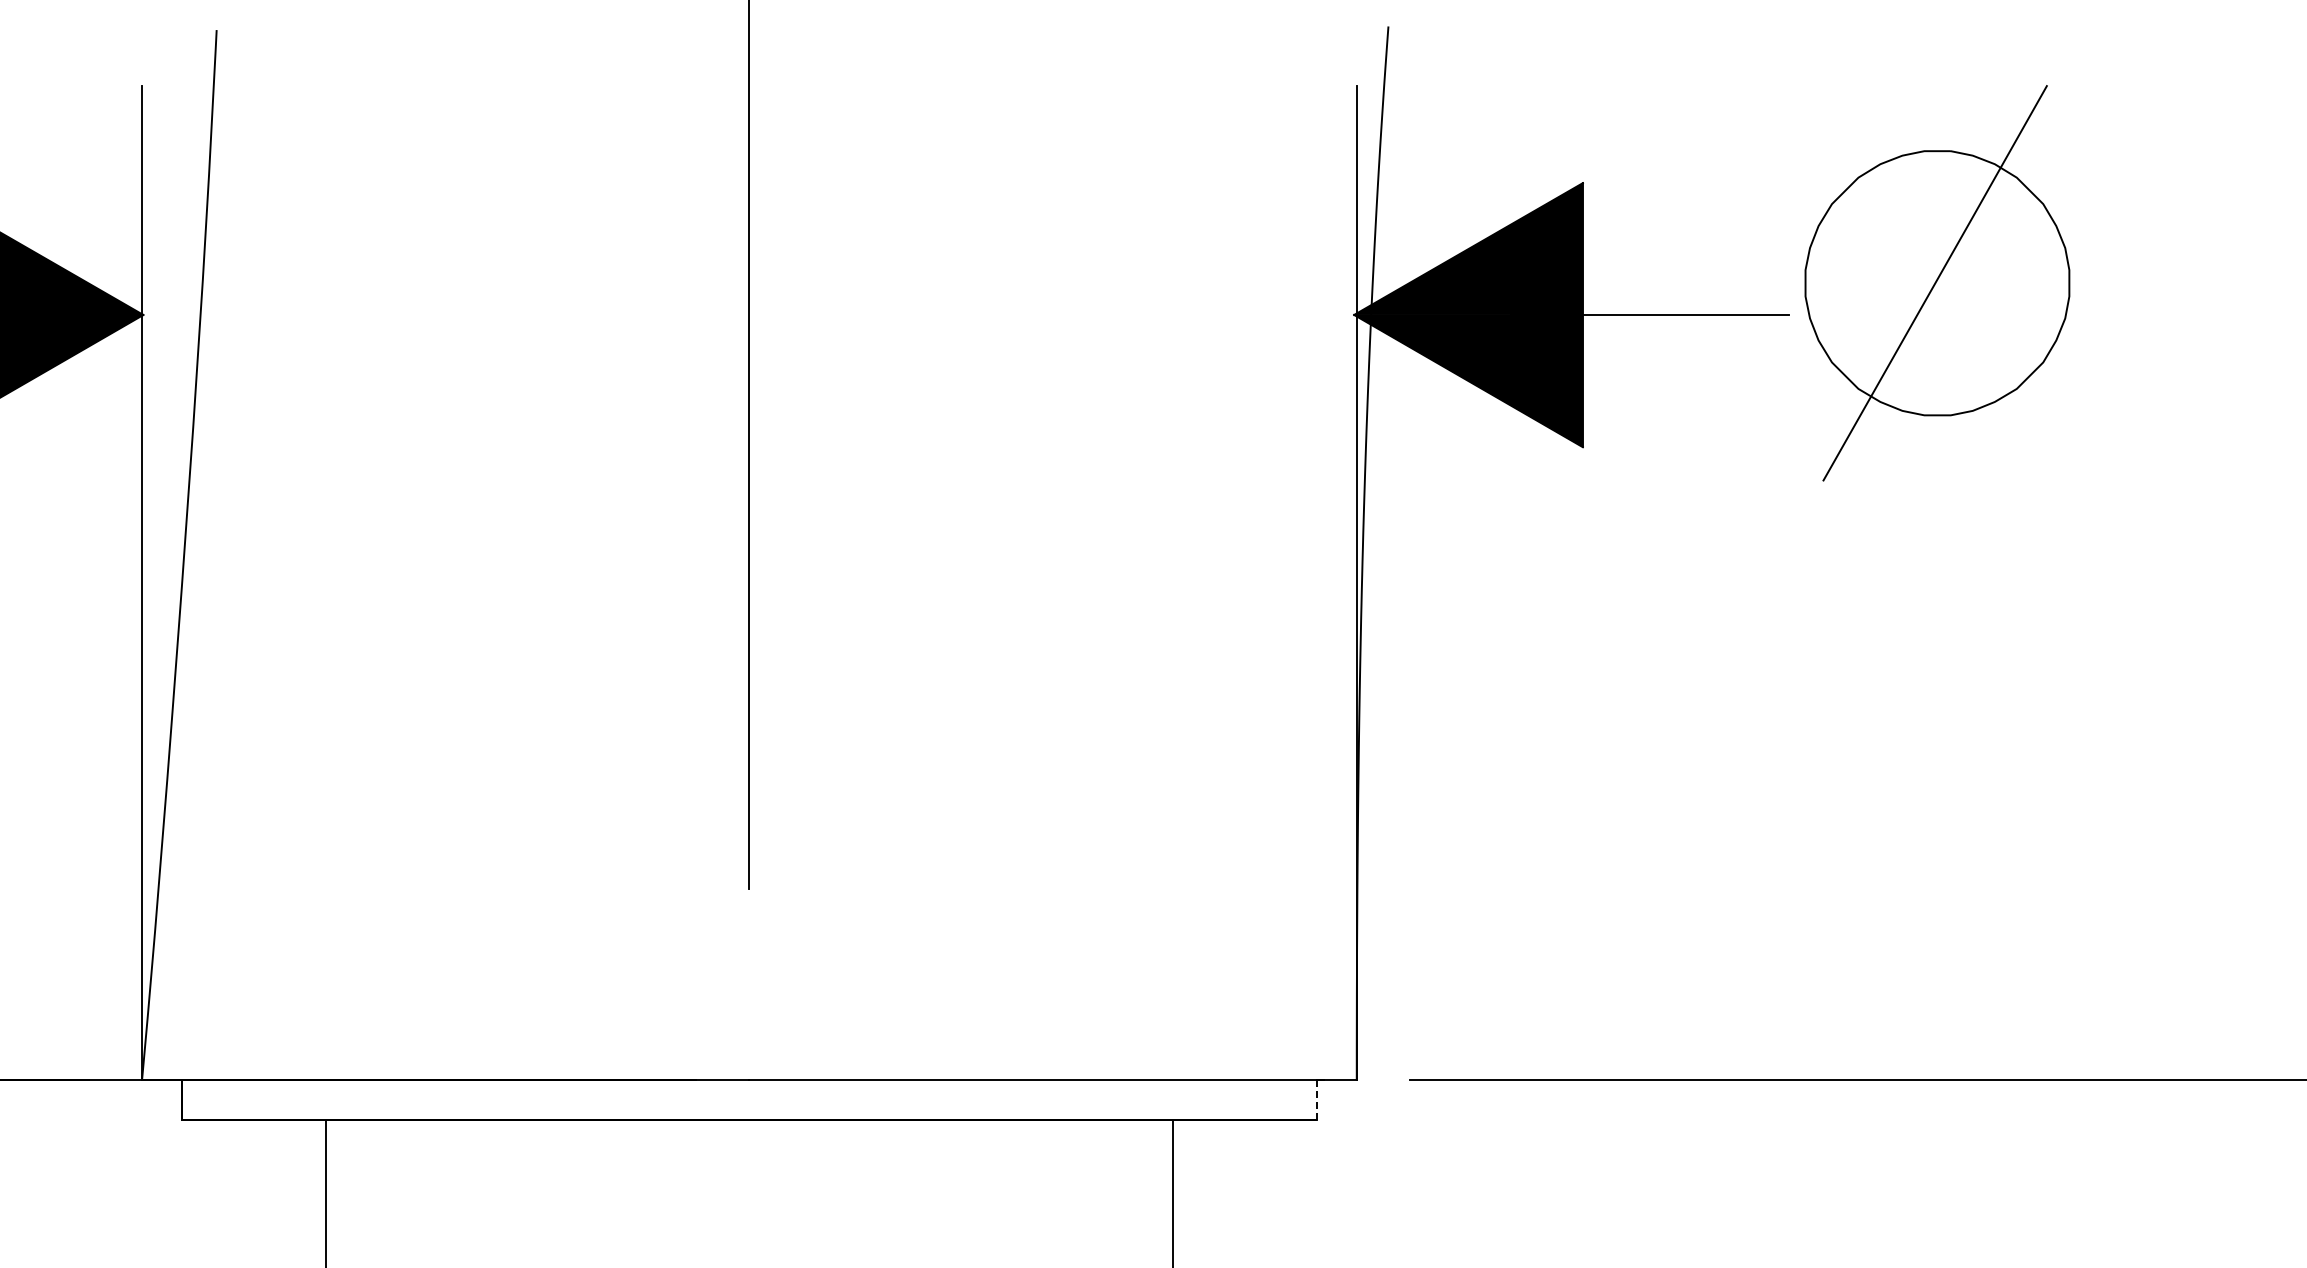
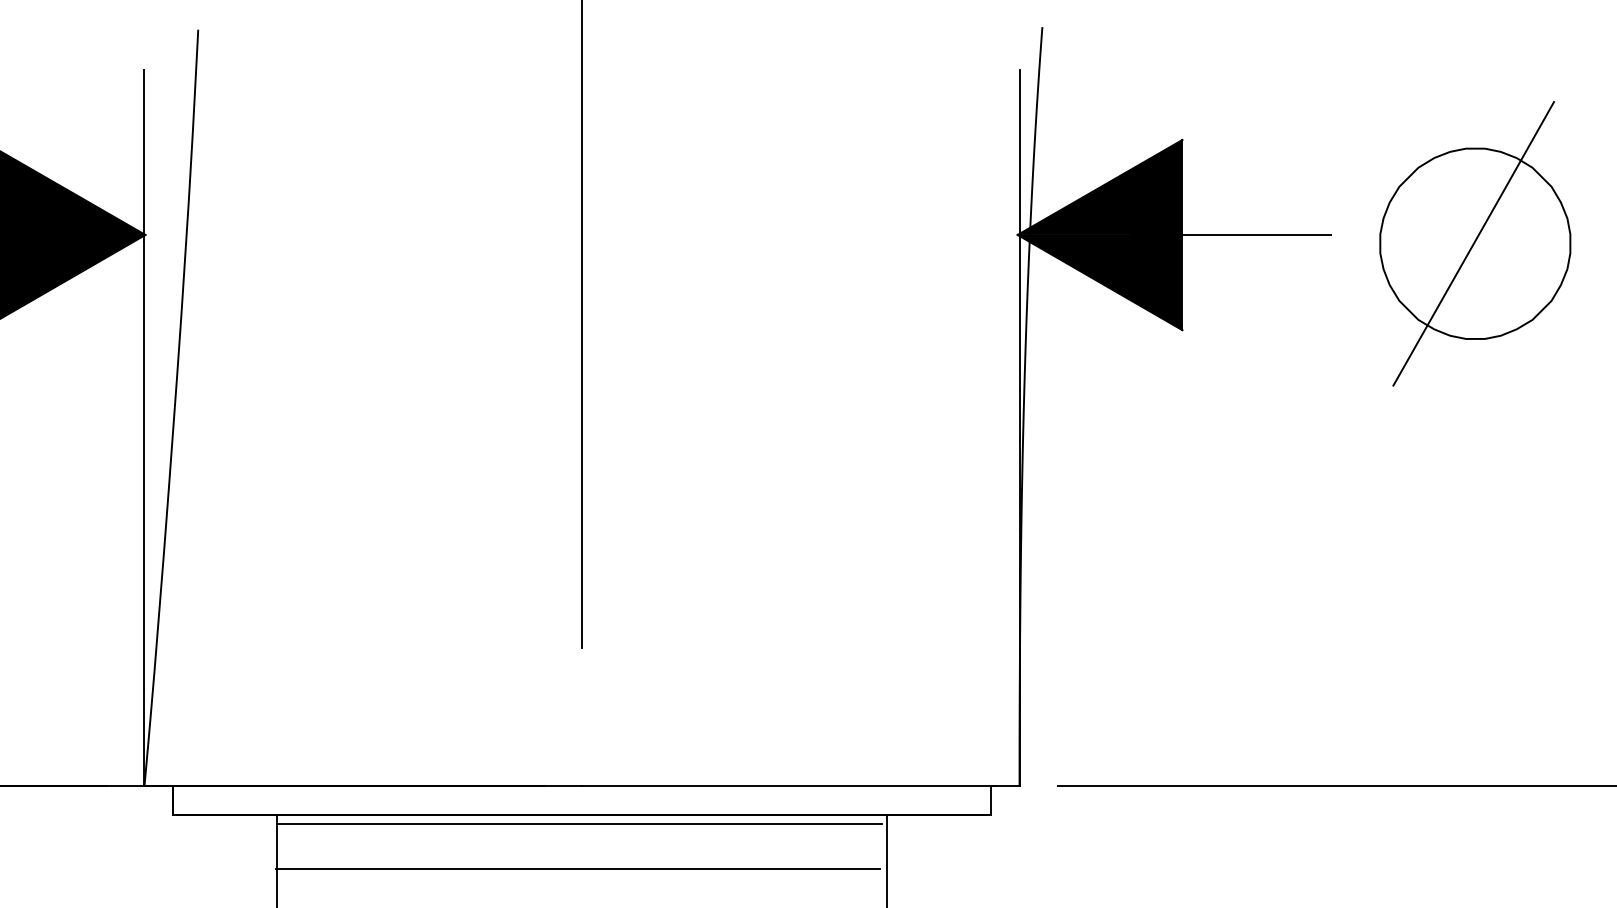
part: (1937, 283) -> (1475, 243), moved
line: (1317, 1099) -> (991, 800), dashed -> solid
line: (747, 1132) -> (580, 823), added
line: (744, 1195) -> (578, 869), added

